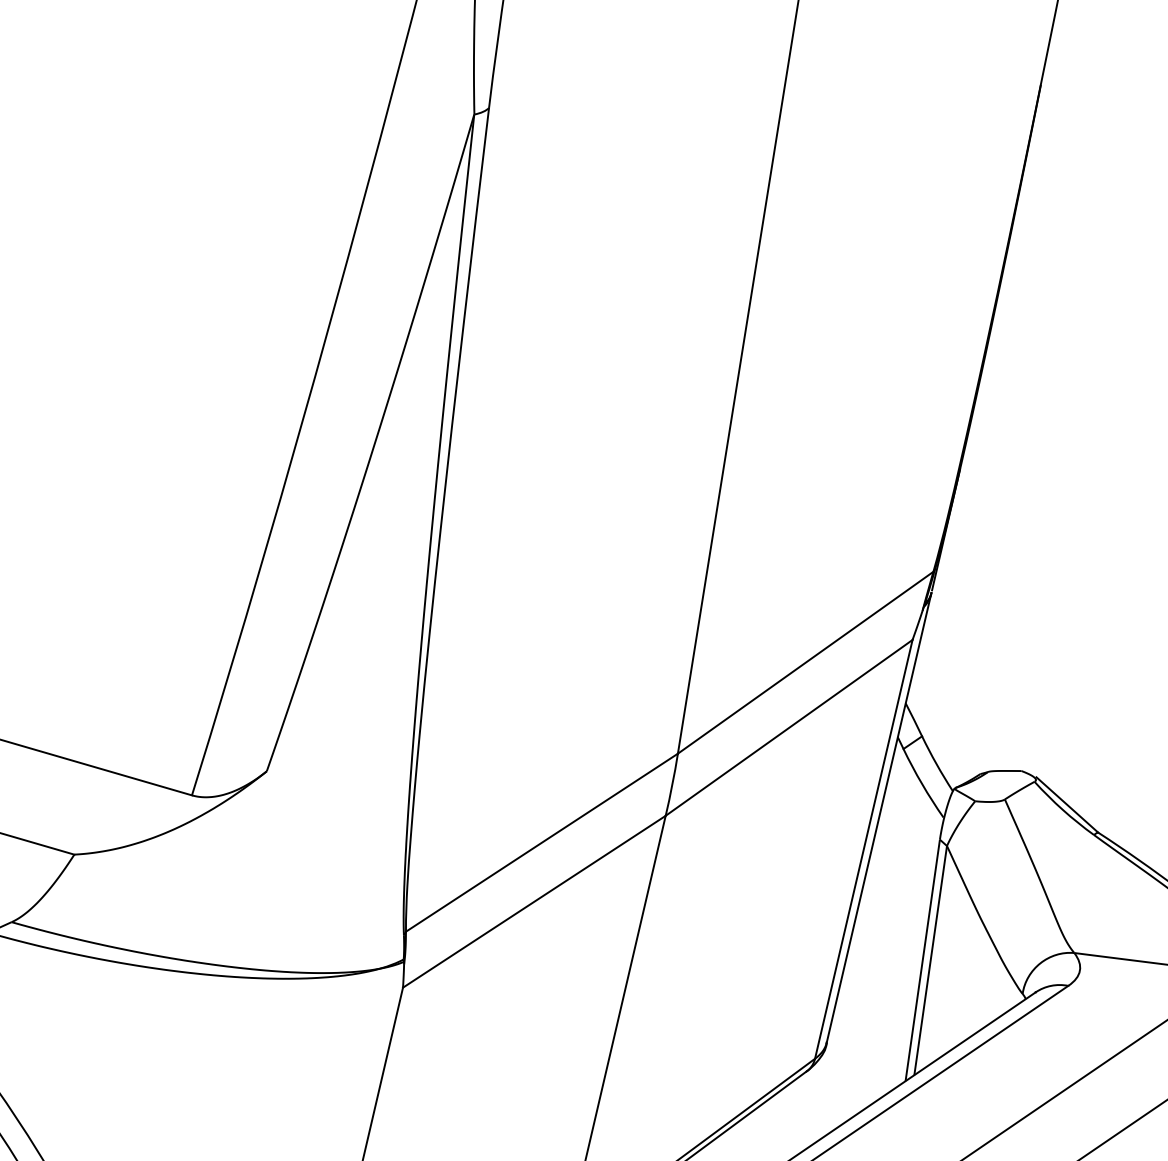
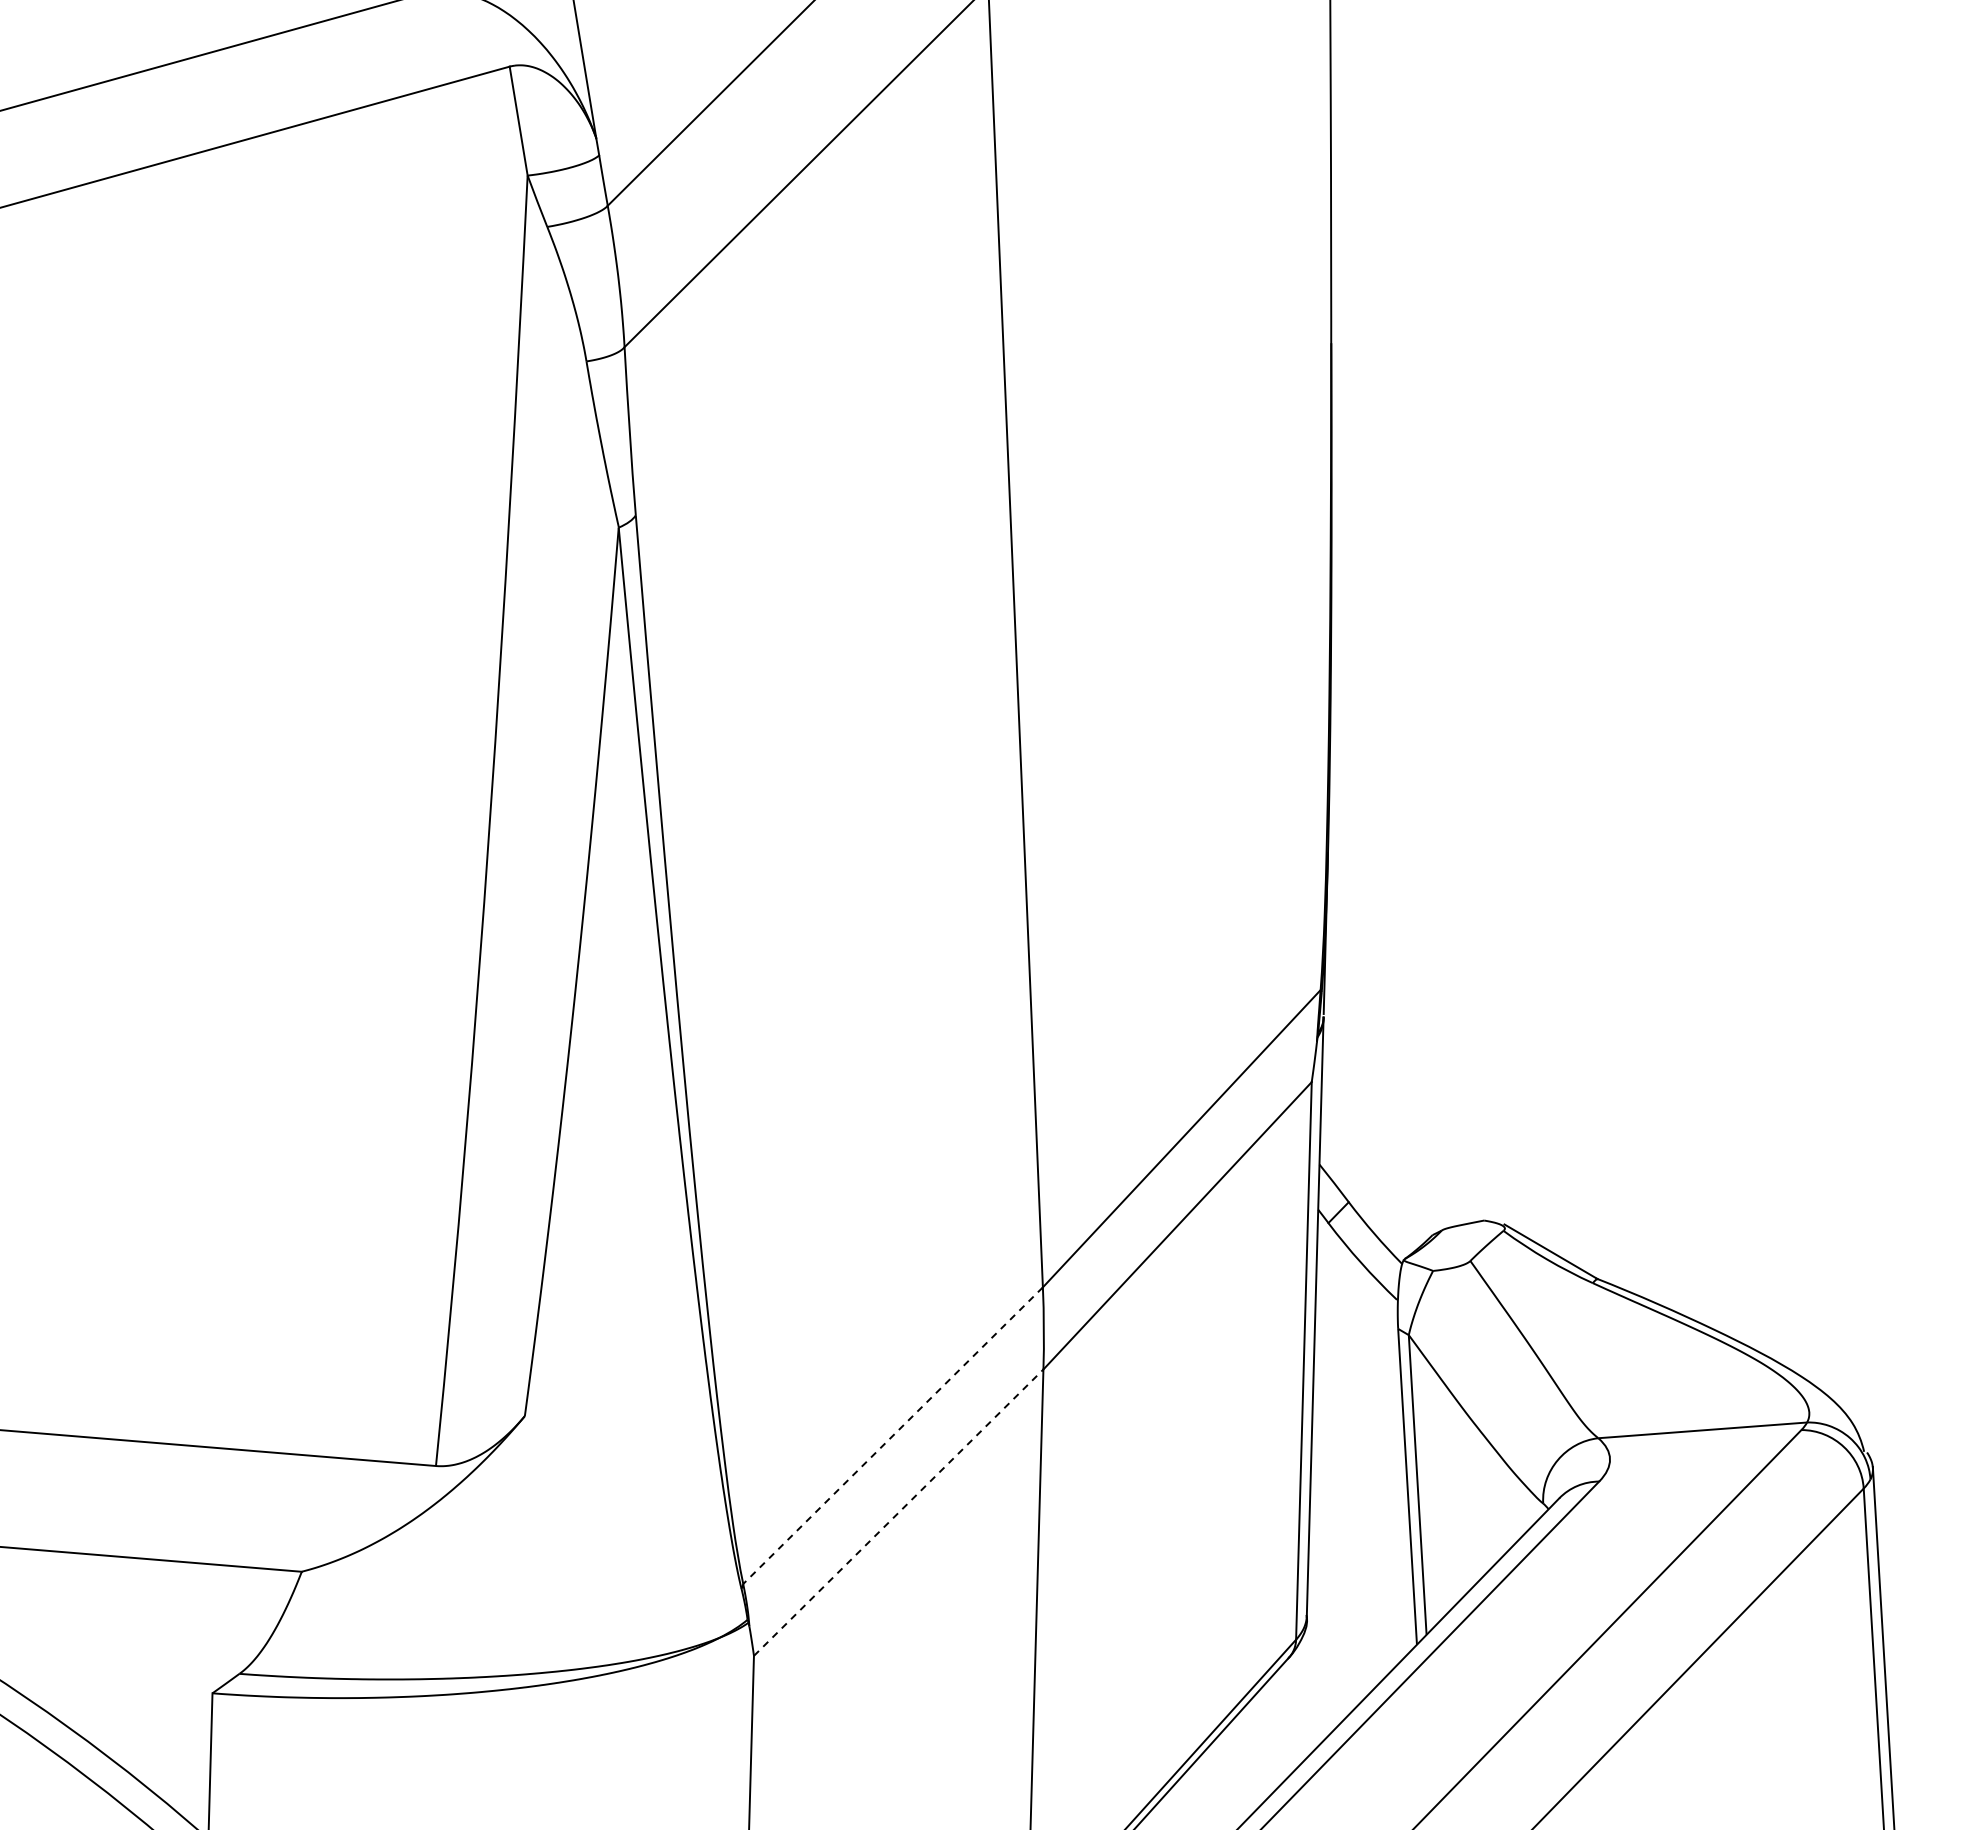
line: (542, 842) -> (893, 1435), solid -> dashed
line: (534, 901) -> (898, 1512), solid -> dashed

